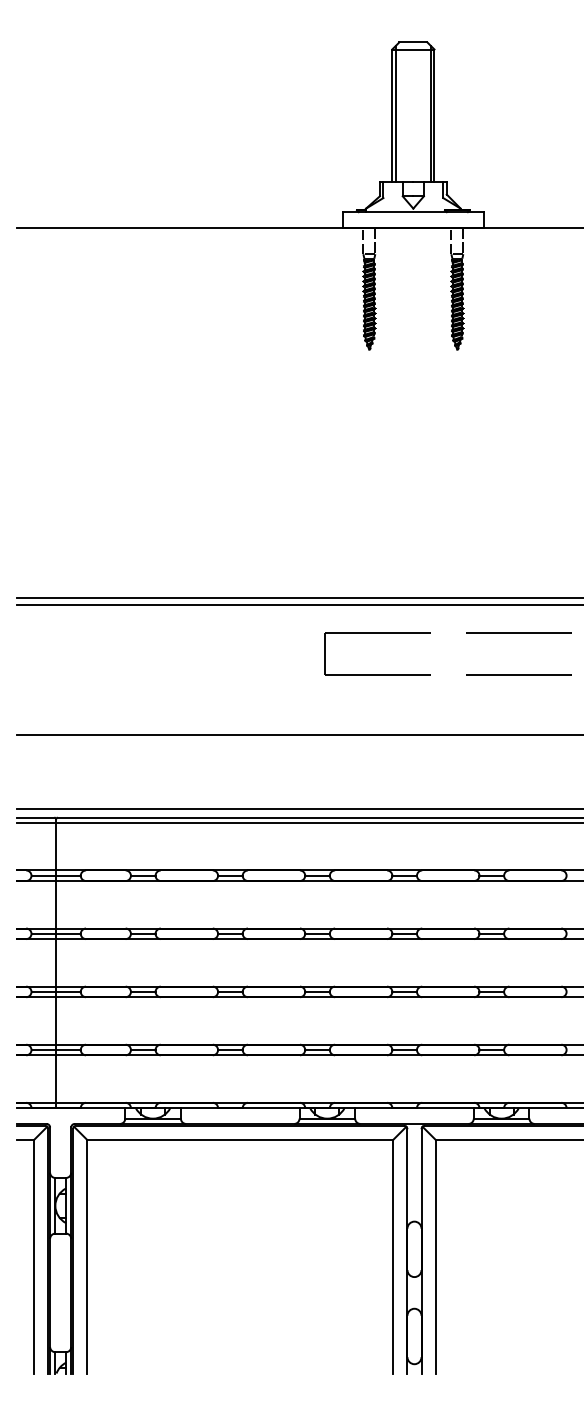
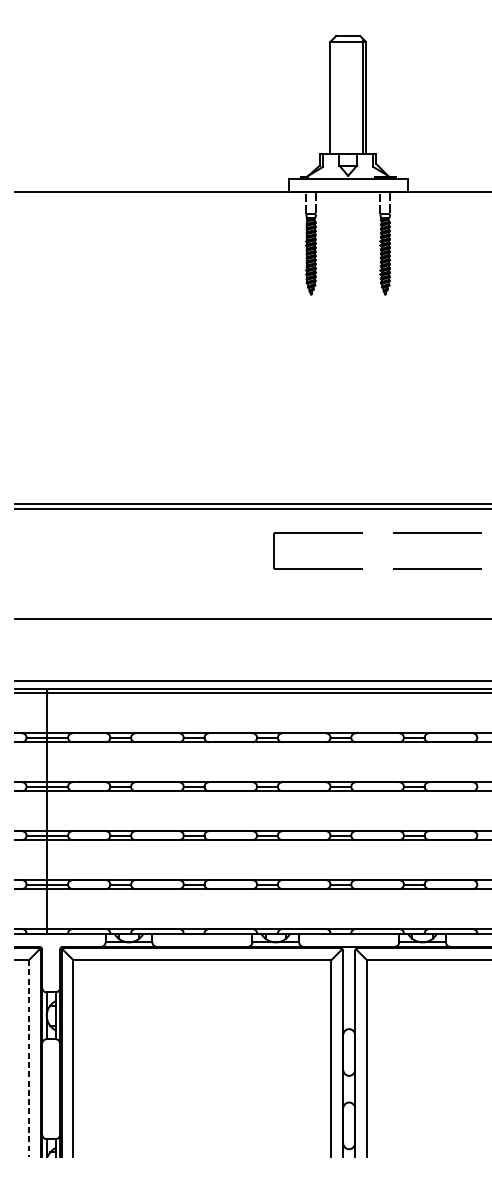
line: (395, 114) -> (333, 96), removed
line: (34, 1256) -> (29, 1058), solid -> dashed

